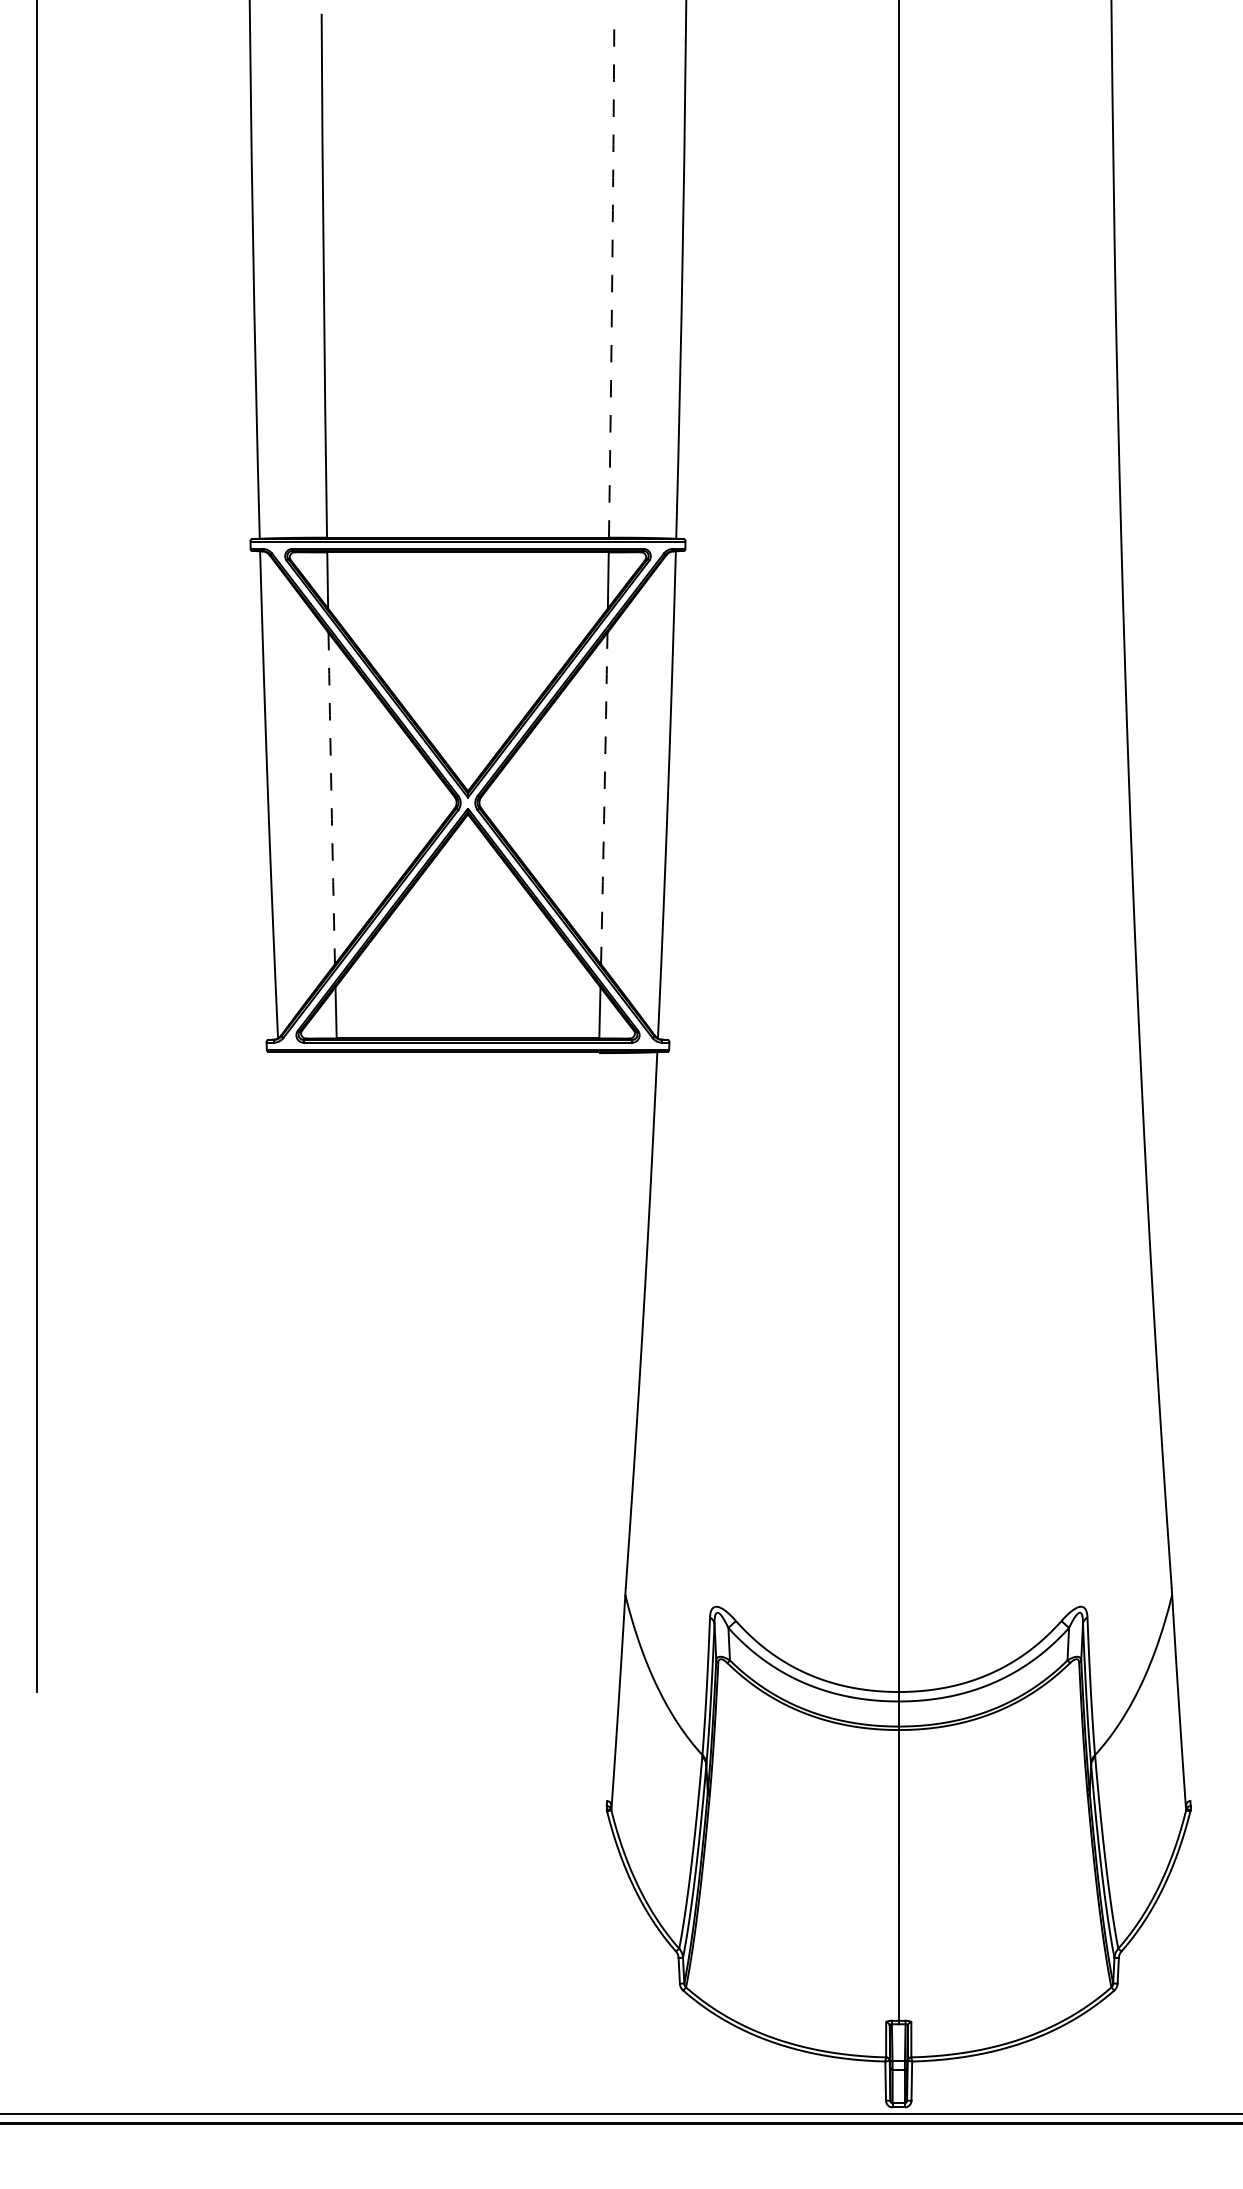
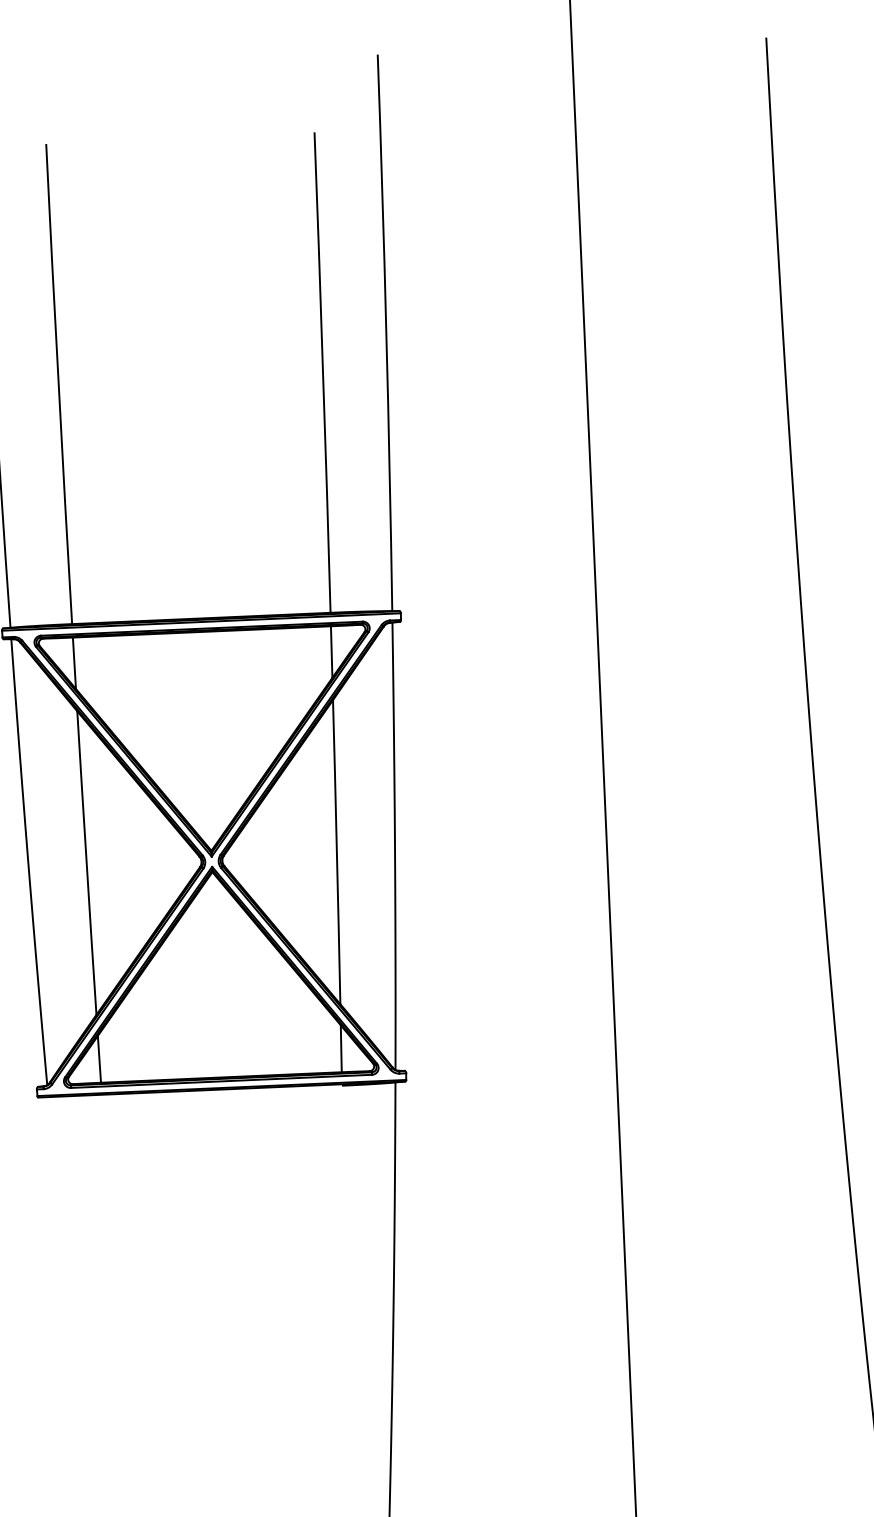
arc: (612, 275) -> (323, 372), dashed -> solid
arc: (331, 798) -> (86, 862), dashed -> solid
arc: (604, 798) -> (336, 852), dashed -> solid

